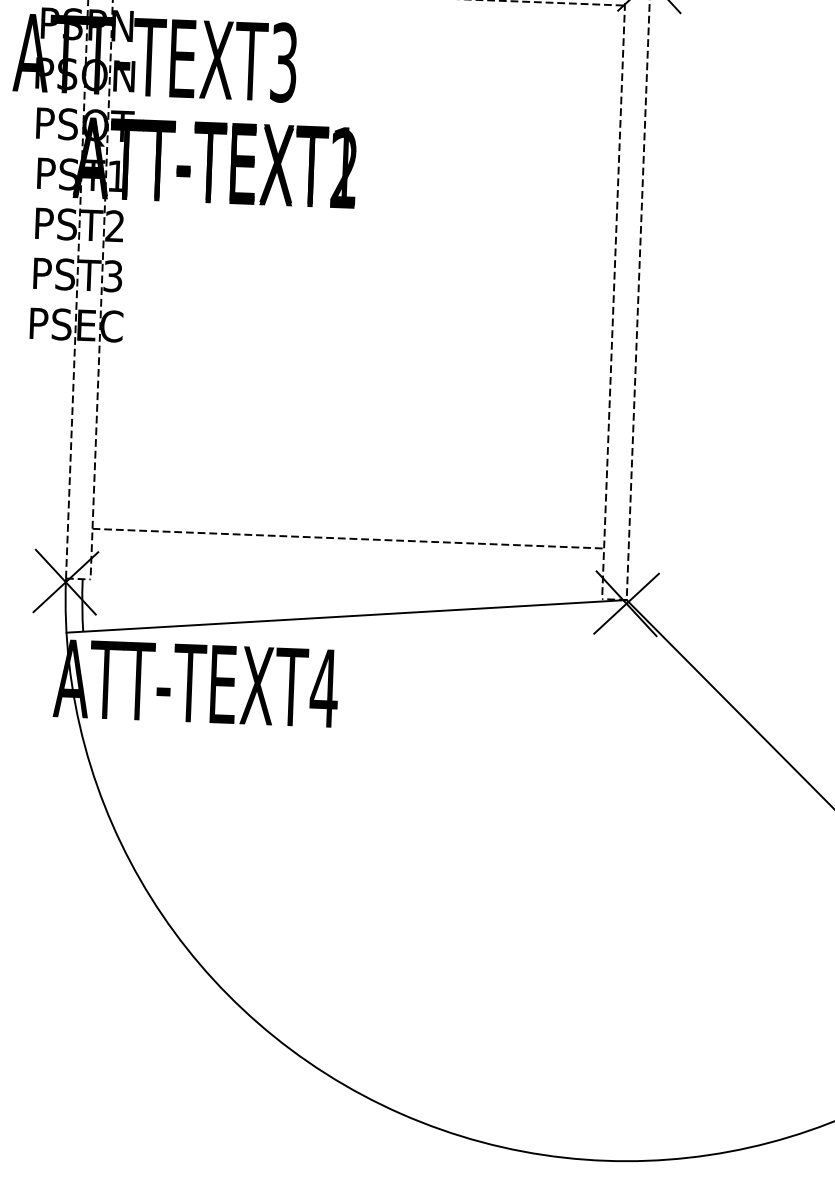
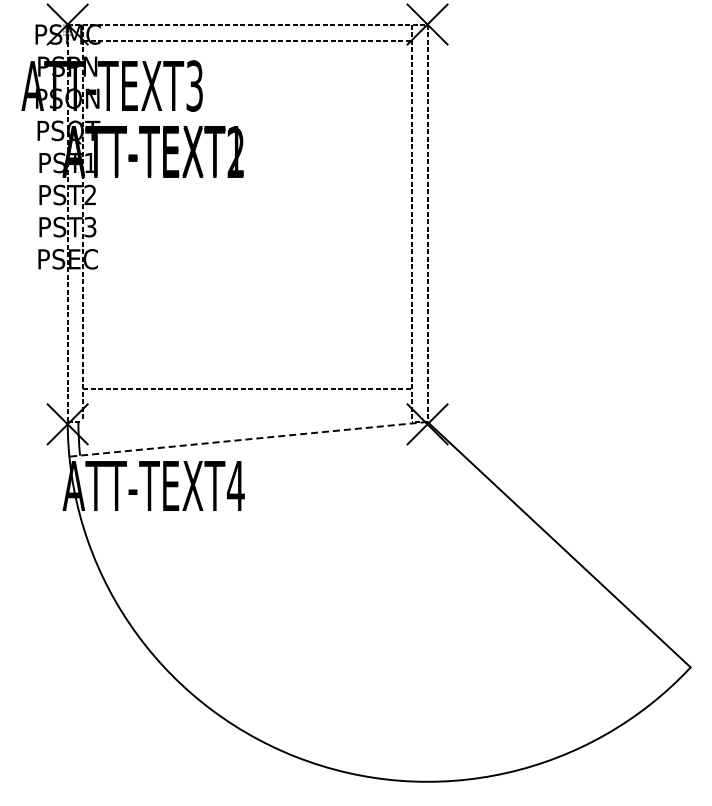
line: (346, 616) -> (248, 439), solid -> dashed

